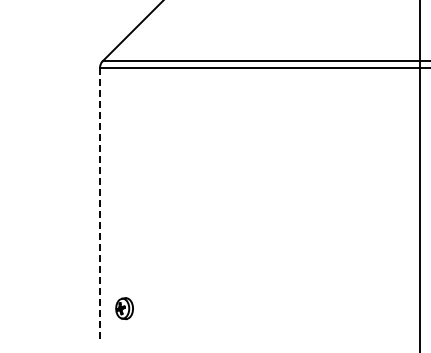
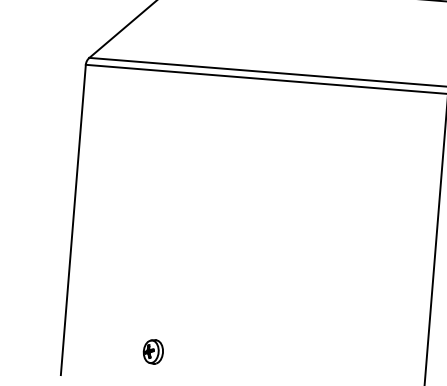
line: (100, 204) -> (73, 219), dashed -> solid
part: (124, 308) -> (153, 351), moved

